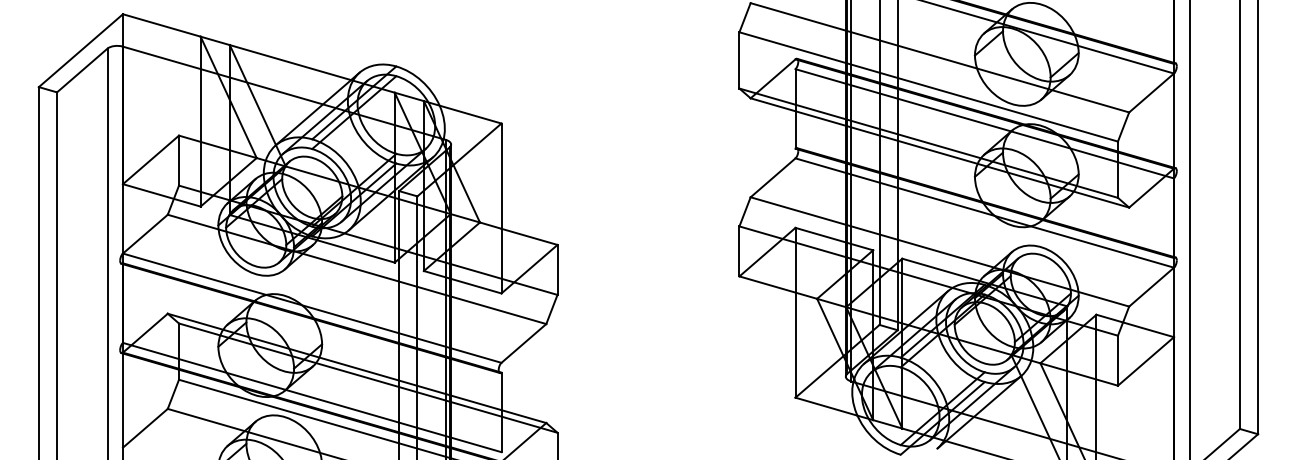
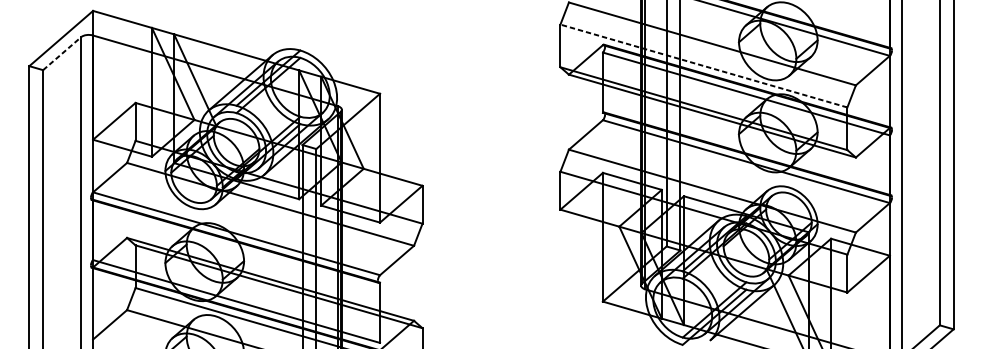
line: (82, 70) -> (62, 53), solid -> dashed
line: (928, 86) -> (703, 65), solid -> dashed

